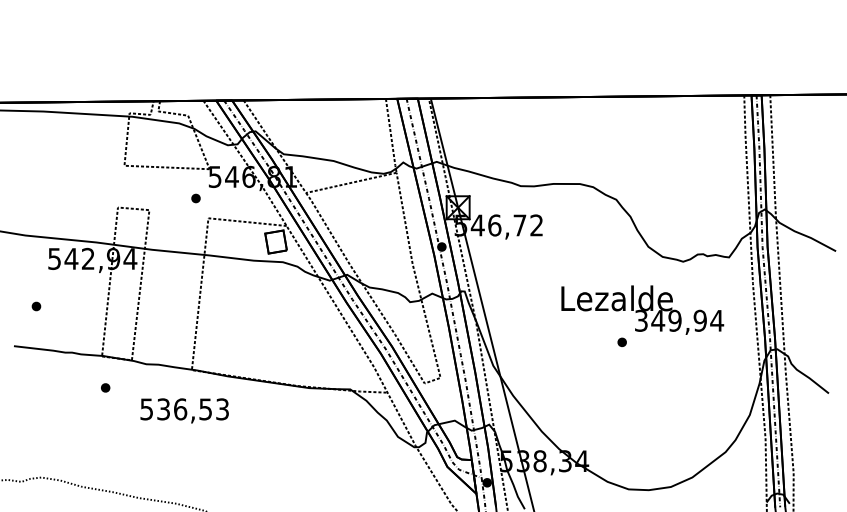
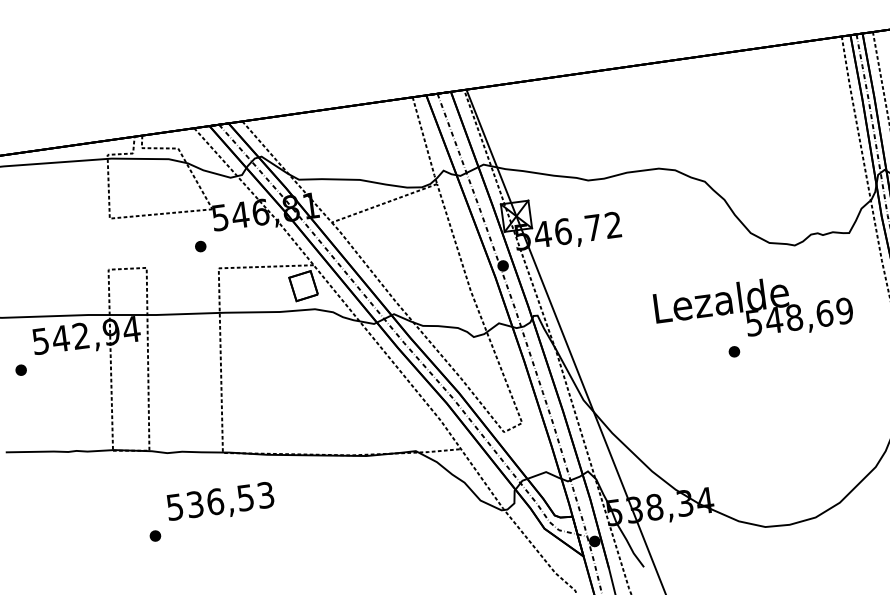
part: (36, 306) -> (21, 370), moved
text: (679, 320) -> (799, 316), 349,94 -> 548,69
part: (105, 387) -> (155, 535), moved

